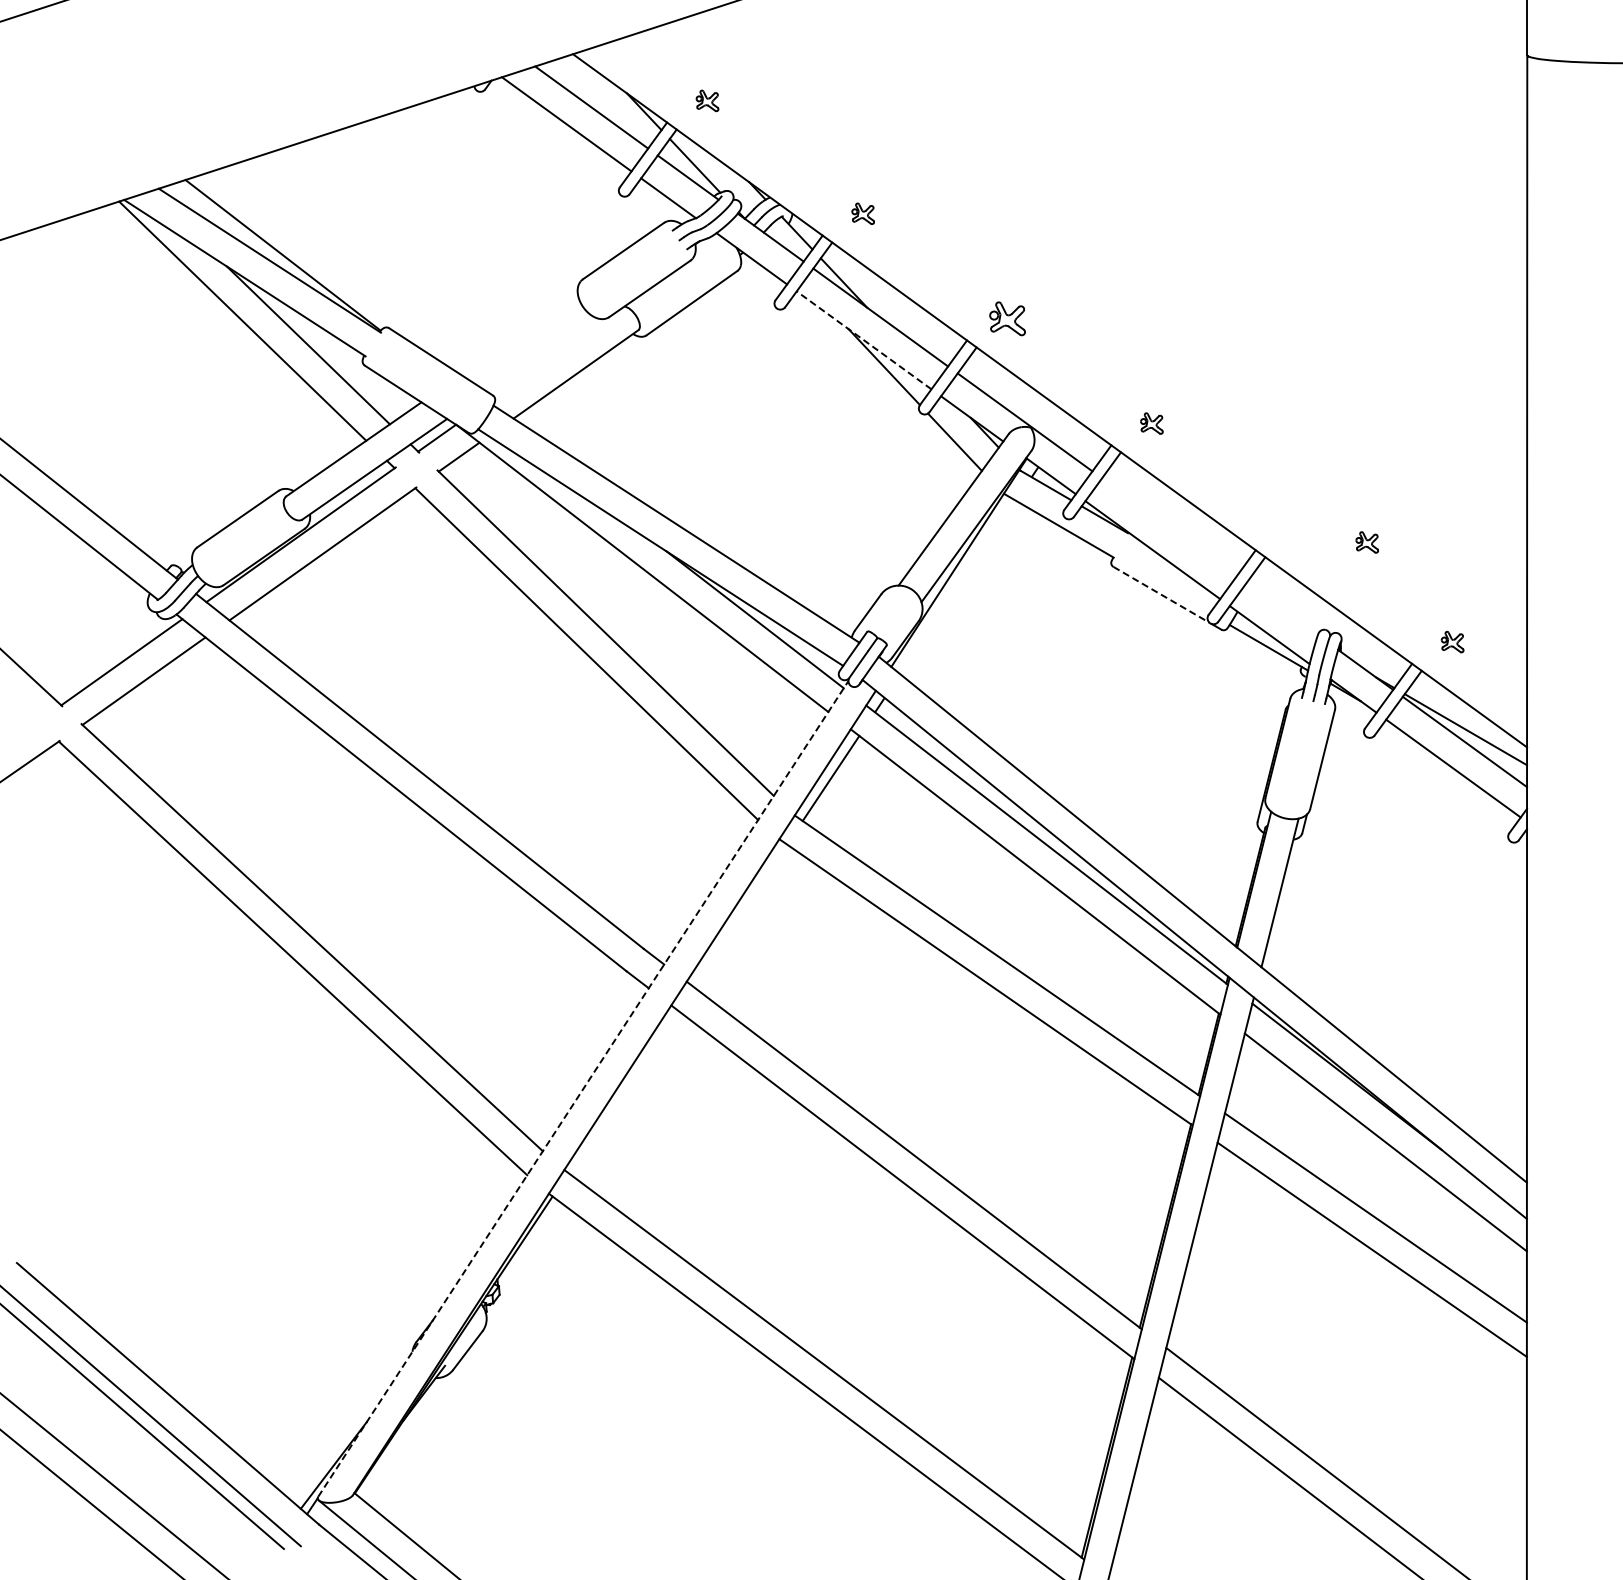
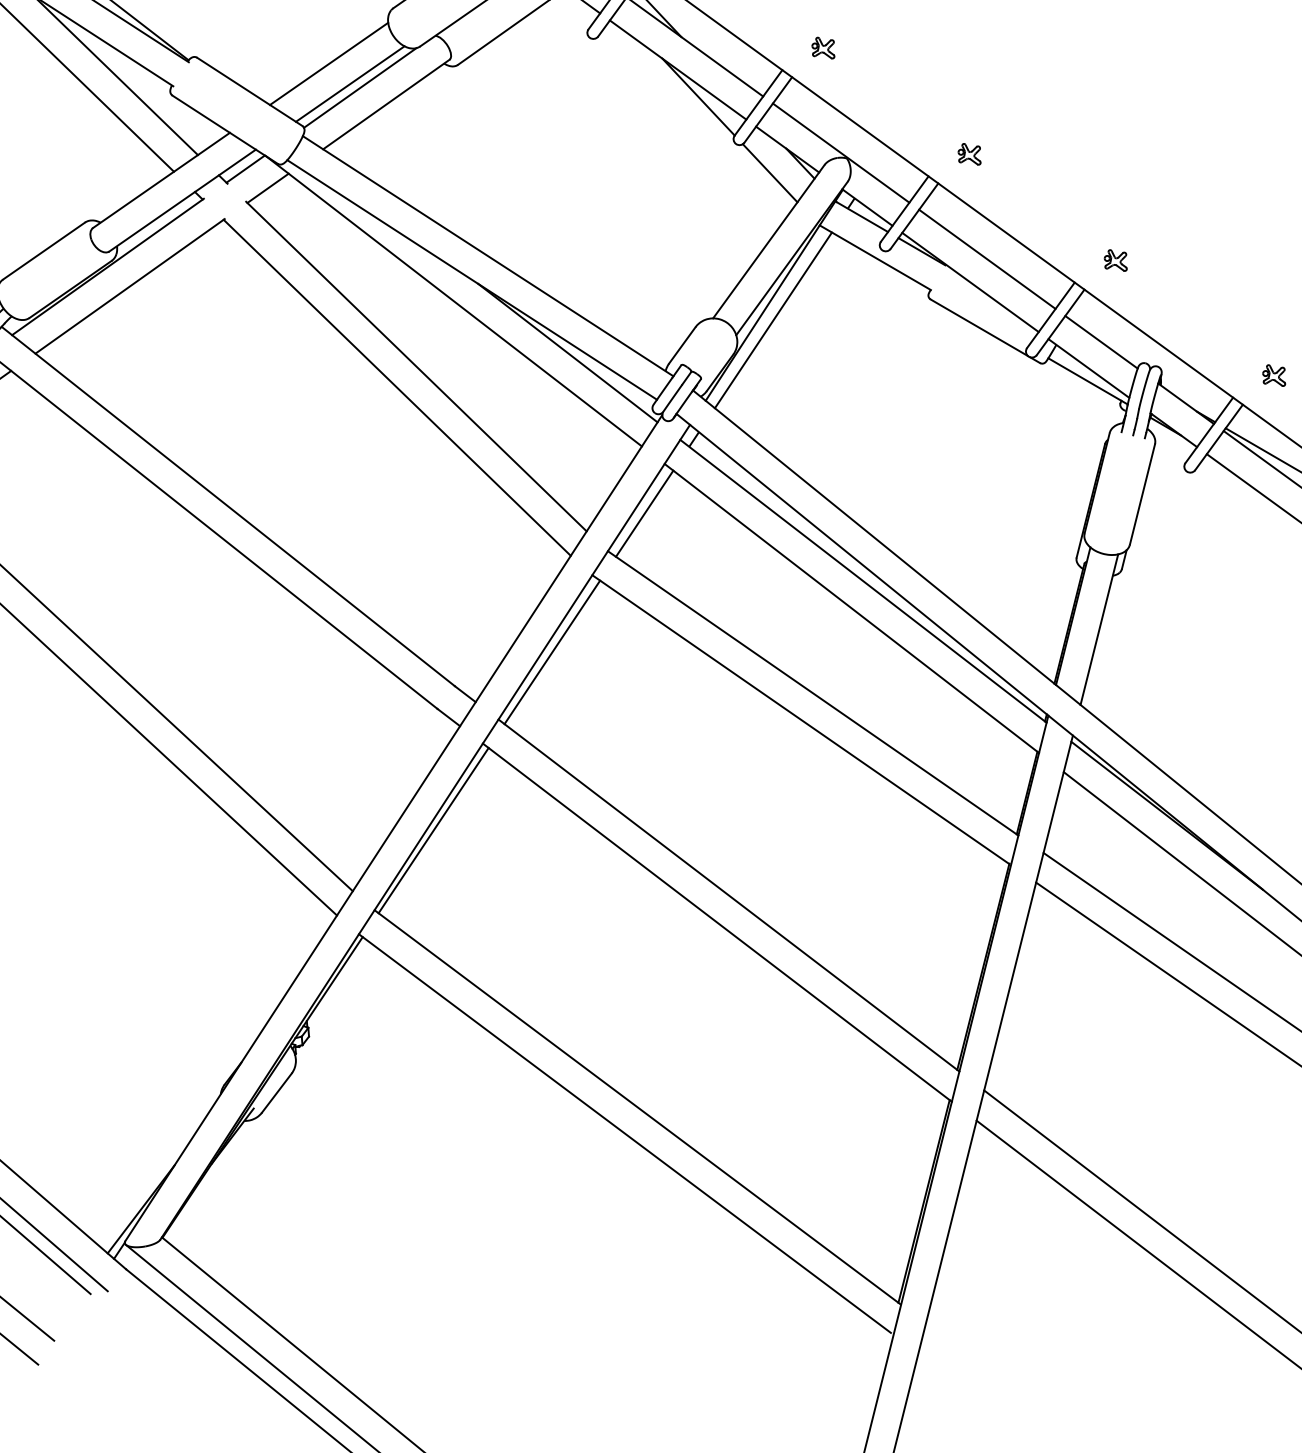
part: (1007, 318) -> (823, 47), size x0.62
line: (519, 333) -> (329, 63), added
line: (863, 340) -> (677, 70), dashed -> solid
line: (539, 353) -> (349, 83), added
line: (549, 357) -> (359, 87), added
line: (1169, 527) -> (987, 259), added
part: (1367, 542) -> (1116, 260), moved
line: (958, 587) -> (773, 320), added
line: (1161, 594) -> (979, 327), dashed -> solid
line: (1281, 609) -> (1100, 342), added
line: (739, 915) -> (551, 652), added
line: (583, 1088) -> (393, 827), dashed -> solid
line: (622, 1090) -> (433, 829), added

